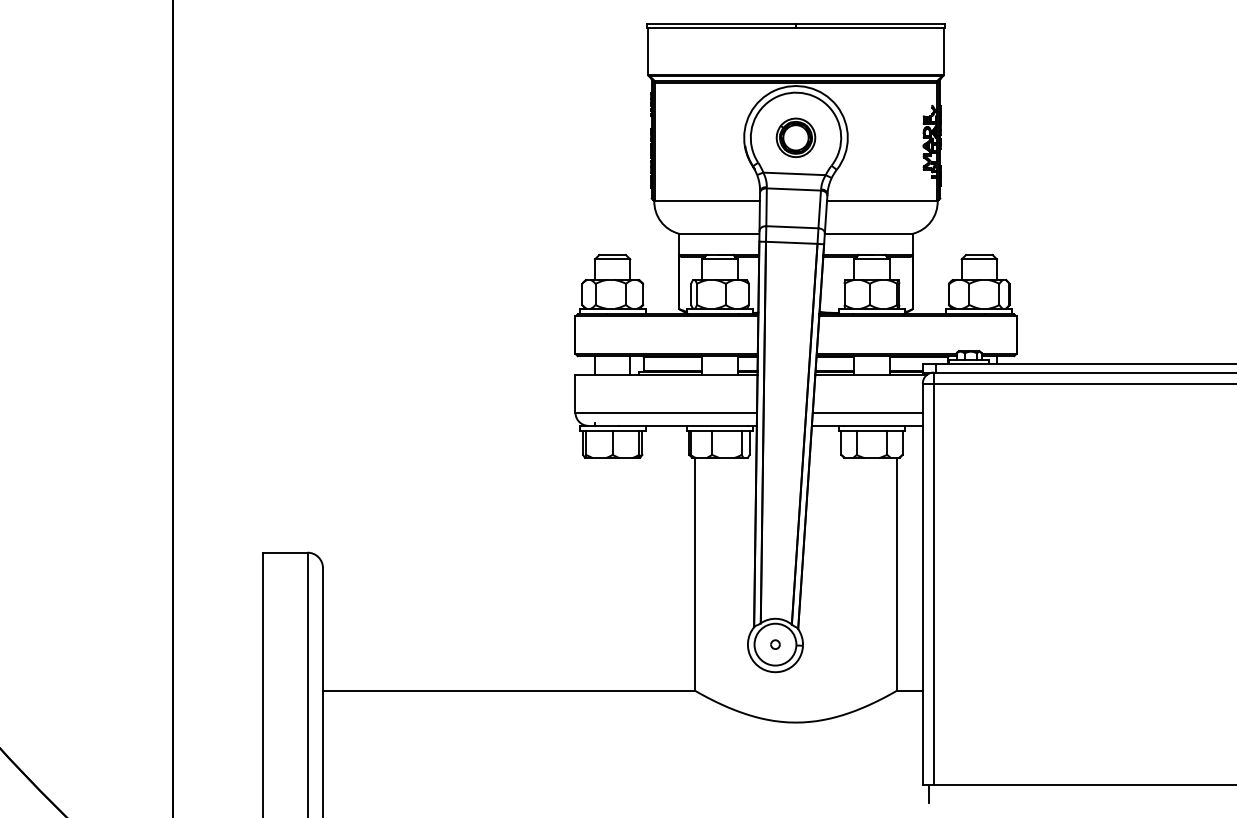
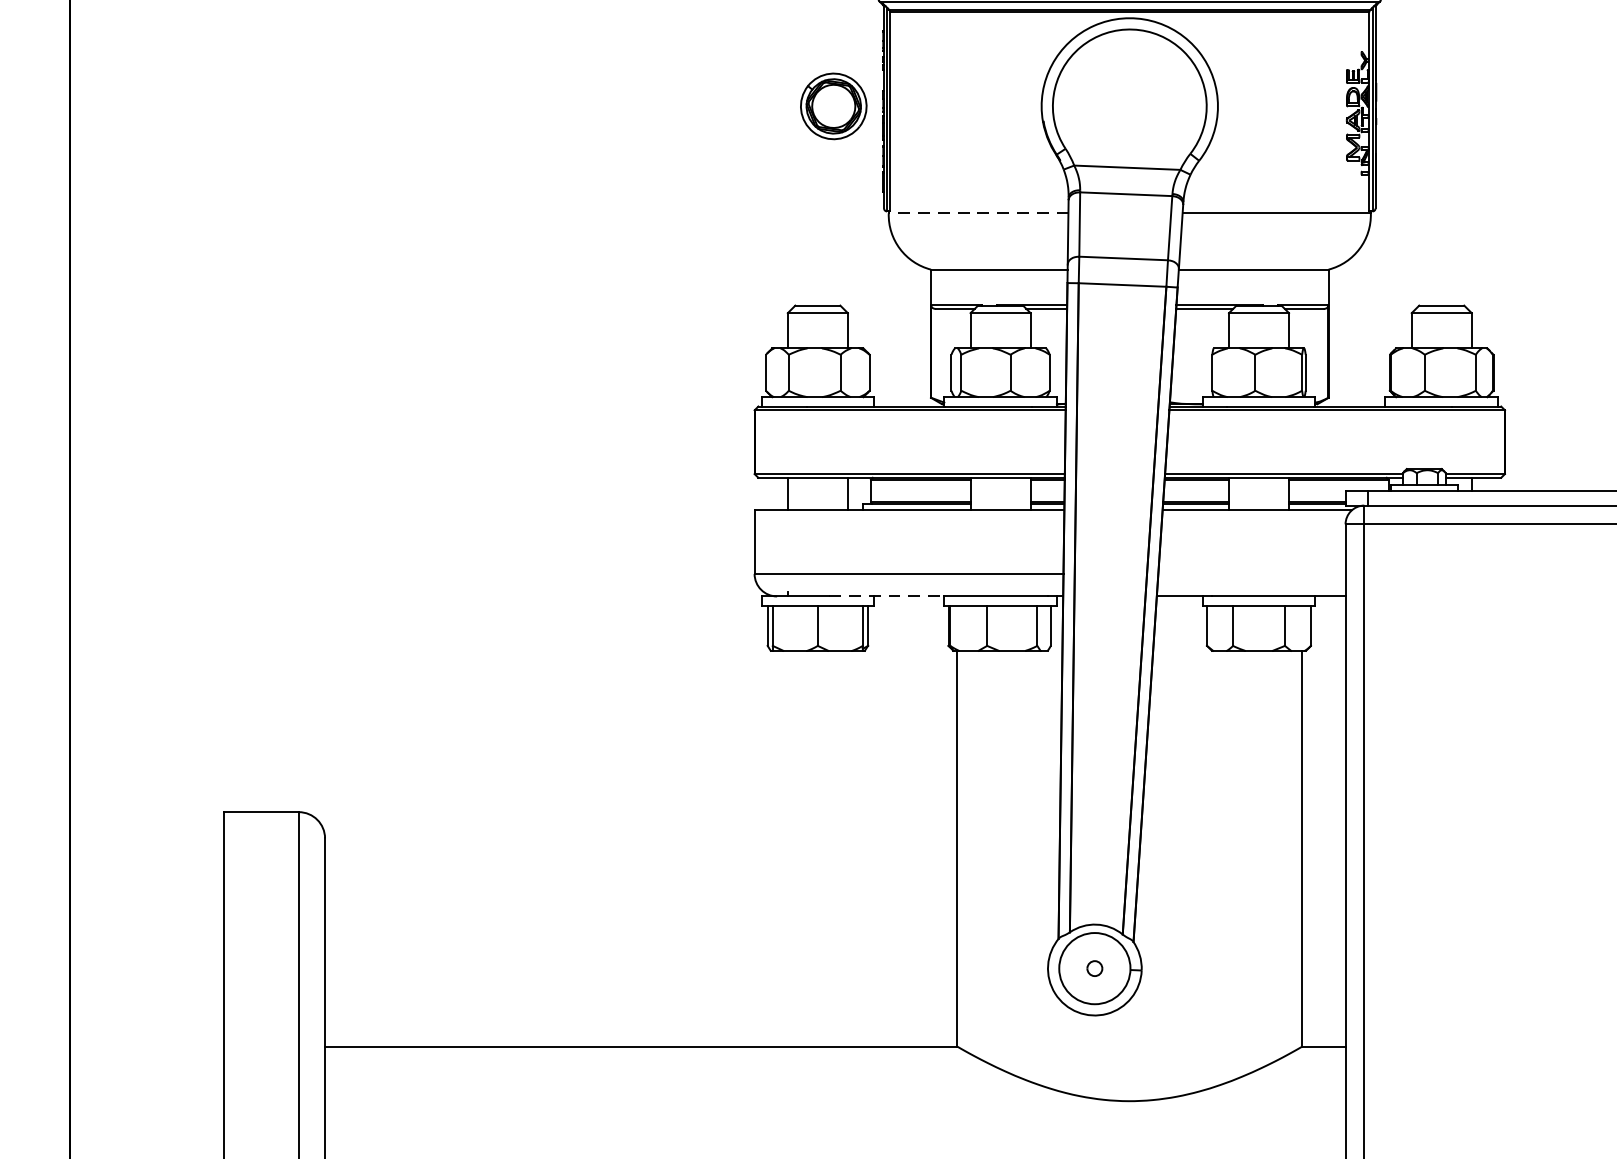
part: (795, 137) -> (832, 105), moved
line: (707, 200) -> (979, 212), solid -> dashed
line: (867, 412) -> (1251, 573), removed
line: (653, 425) -> (887, 595), solid -> dashed

